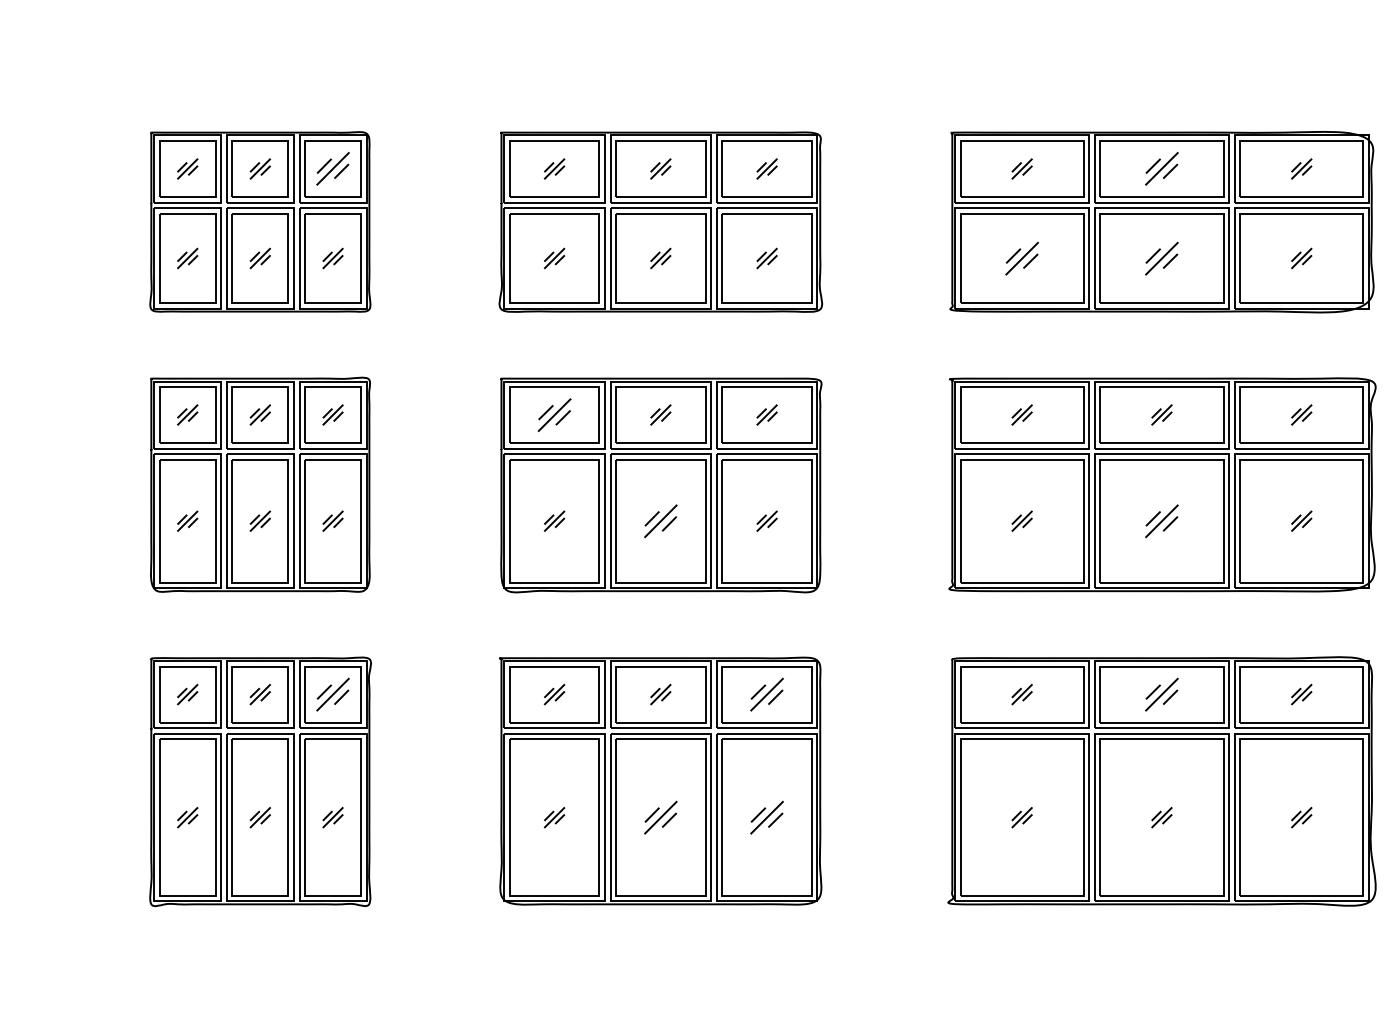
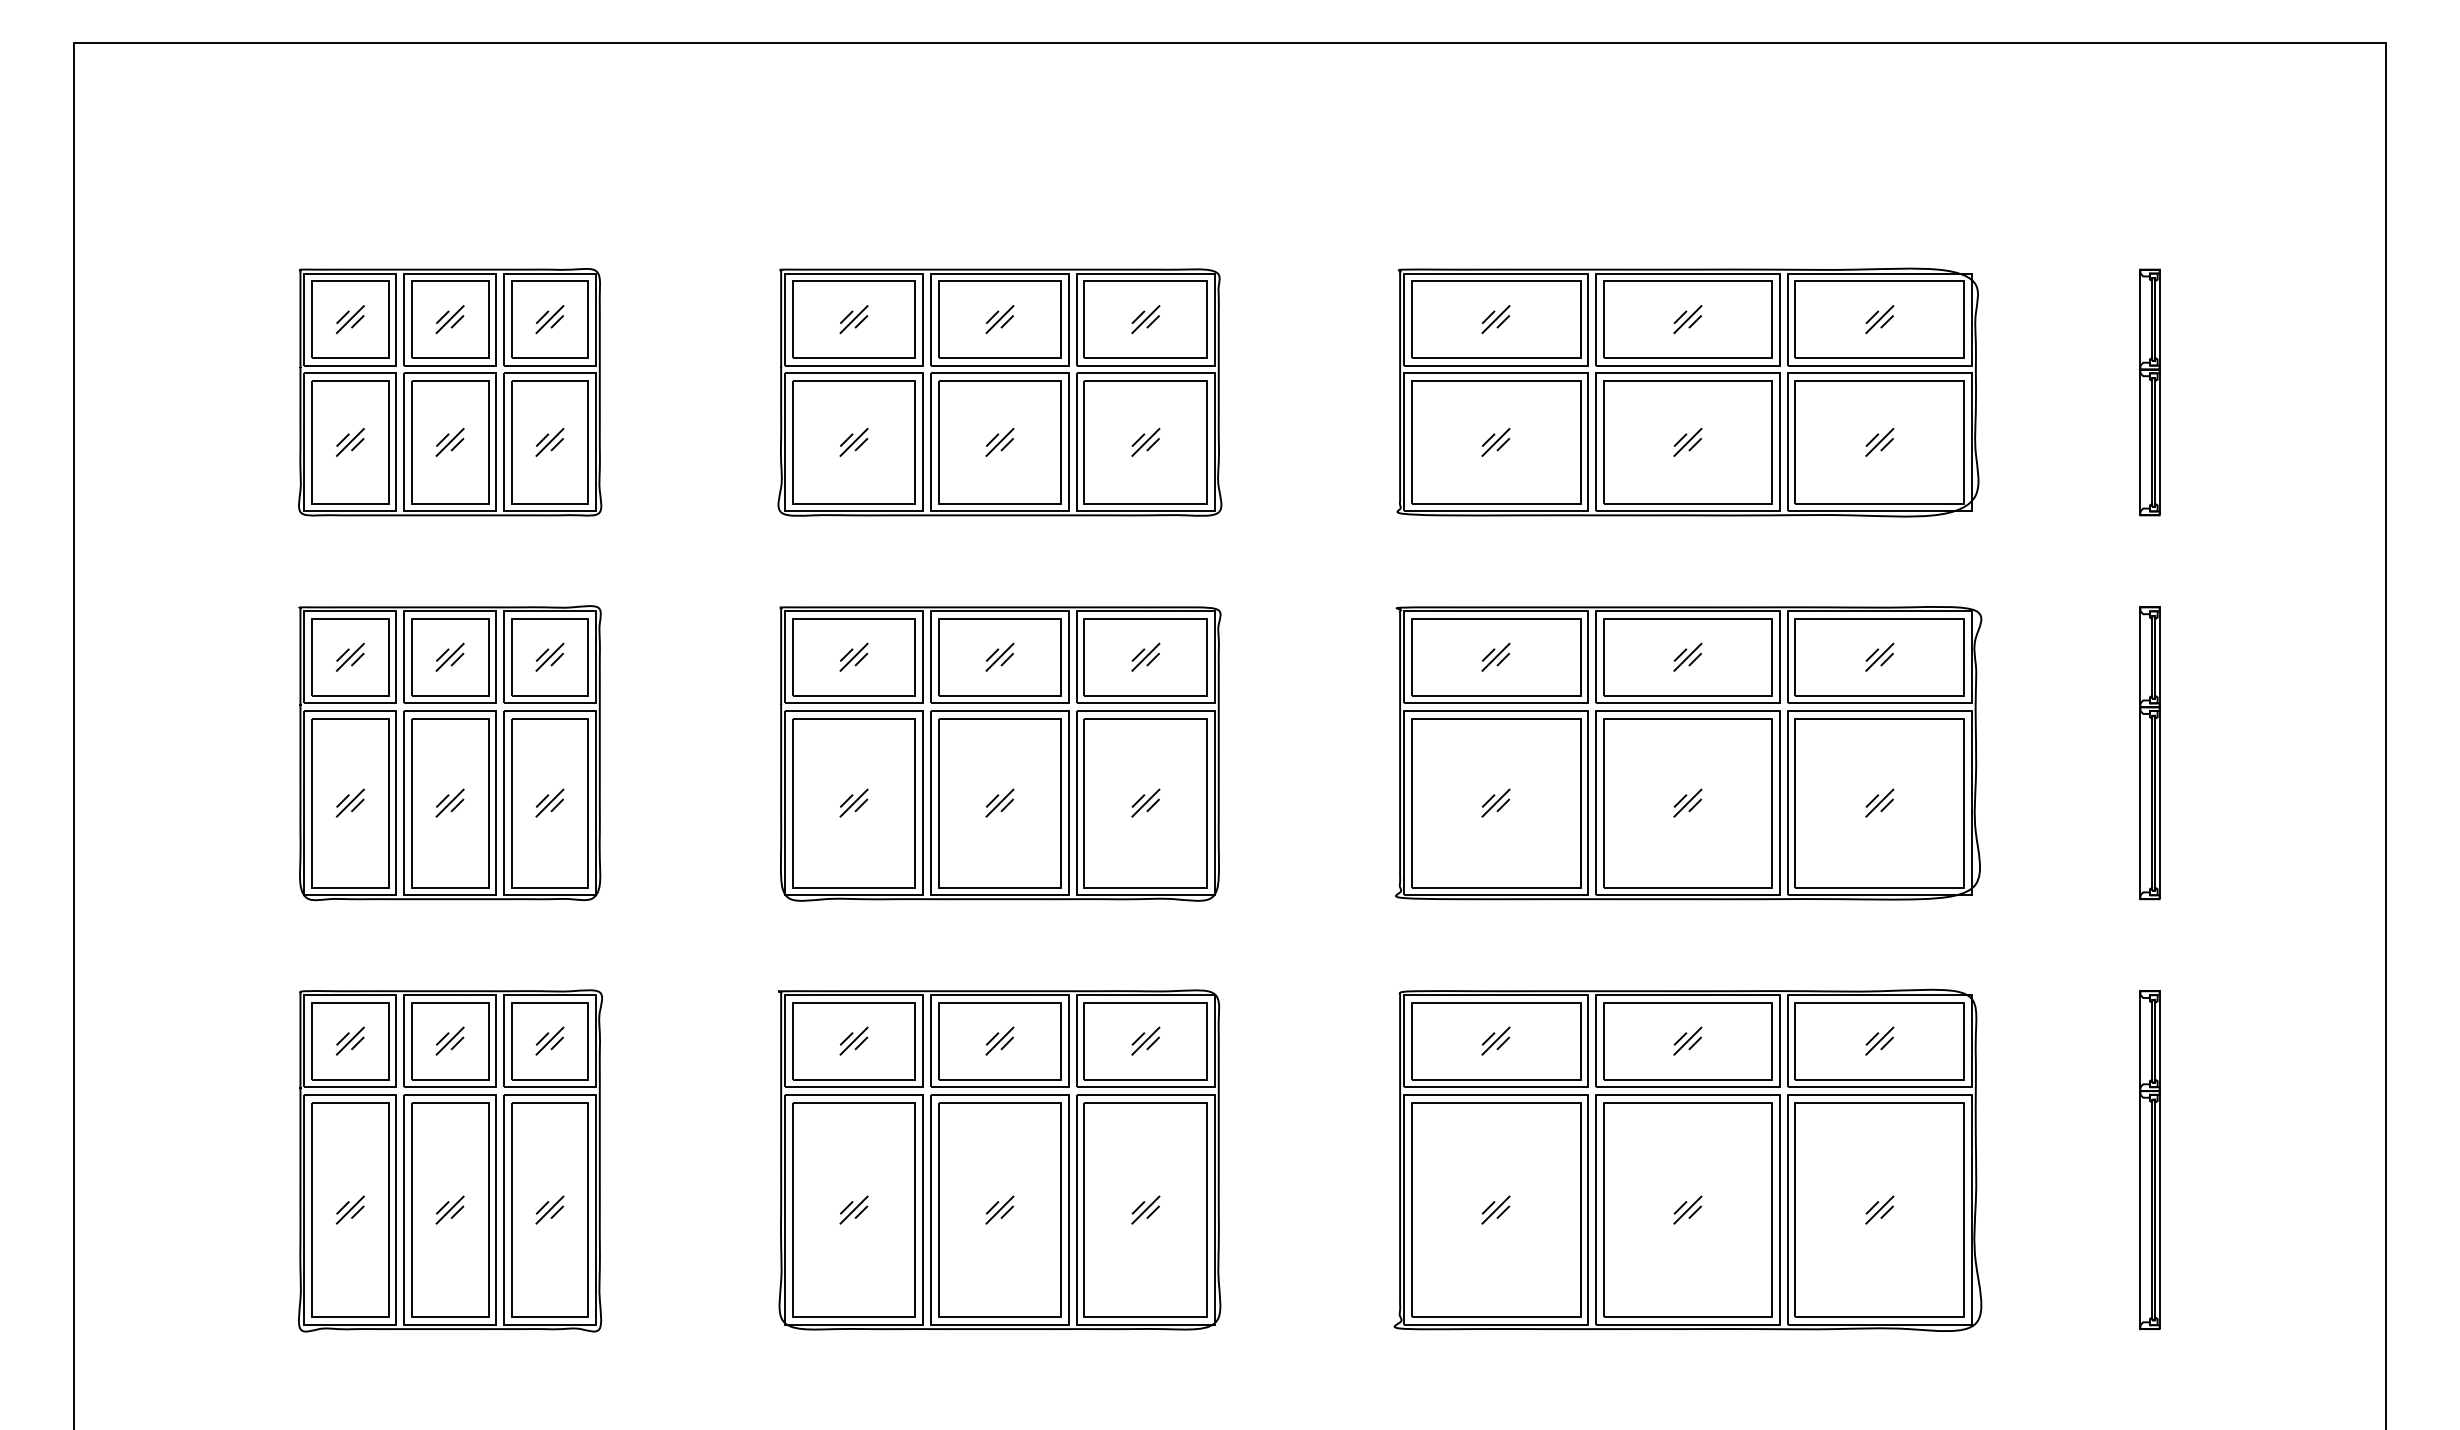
part: (332, 168) -> (549, 319), size x0.62
part: (1161, 168) -> (1687, 319), size x0.62
part: (1021, 257) -> (1495, 441), size x0.62
part: (1161, 257) -> (1687, 441), size x0.62
part: (554, 414) -> (853, 656), size x0.62
part: (660, 520) -> (999, 802), size x0.62
part: (1161, 520) -> (1687, 802), size x0.62
part: (332, 694) -> (549, 1040), size x0.62
part: (766, 694) -> (1145, 1040), size x0.62
part: (1161, 694) -> (1687, 1040), size x0.62
part: (660, 817) -> (999, 1209), size x0.62
part: (766, 817) -> (1145, 1209), size x0.62

